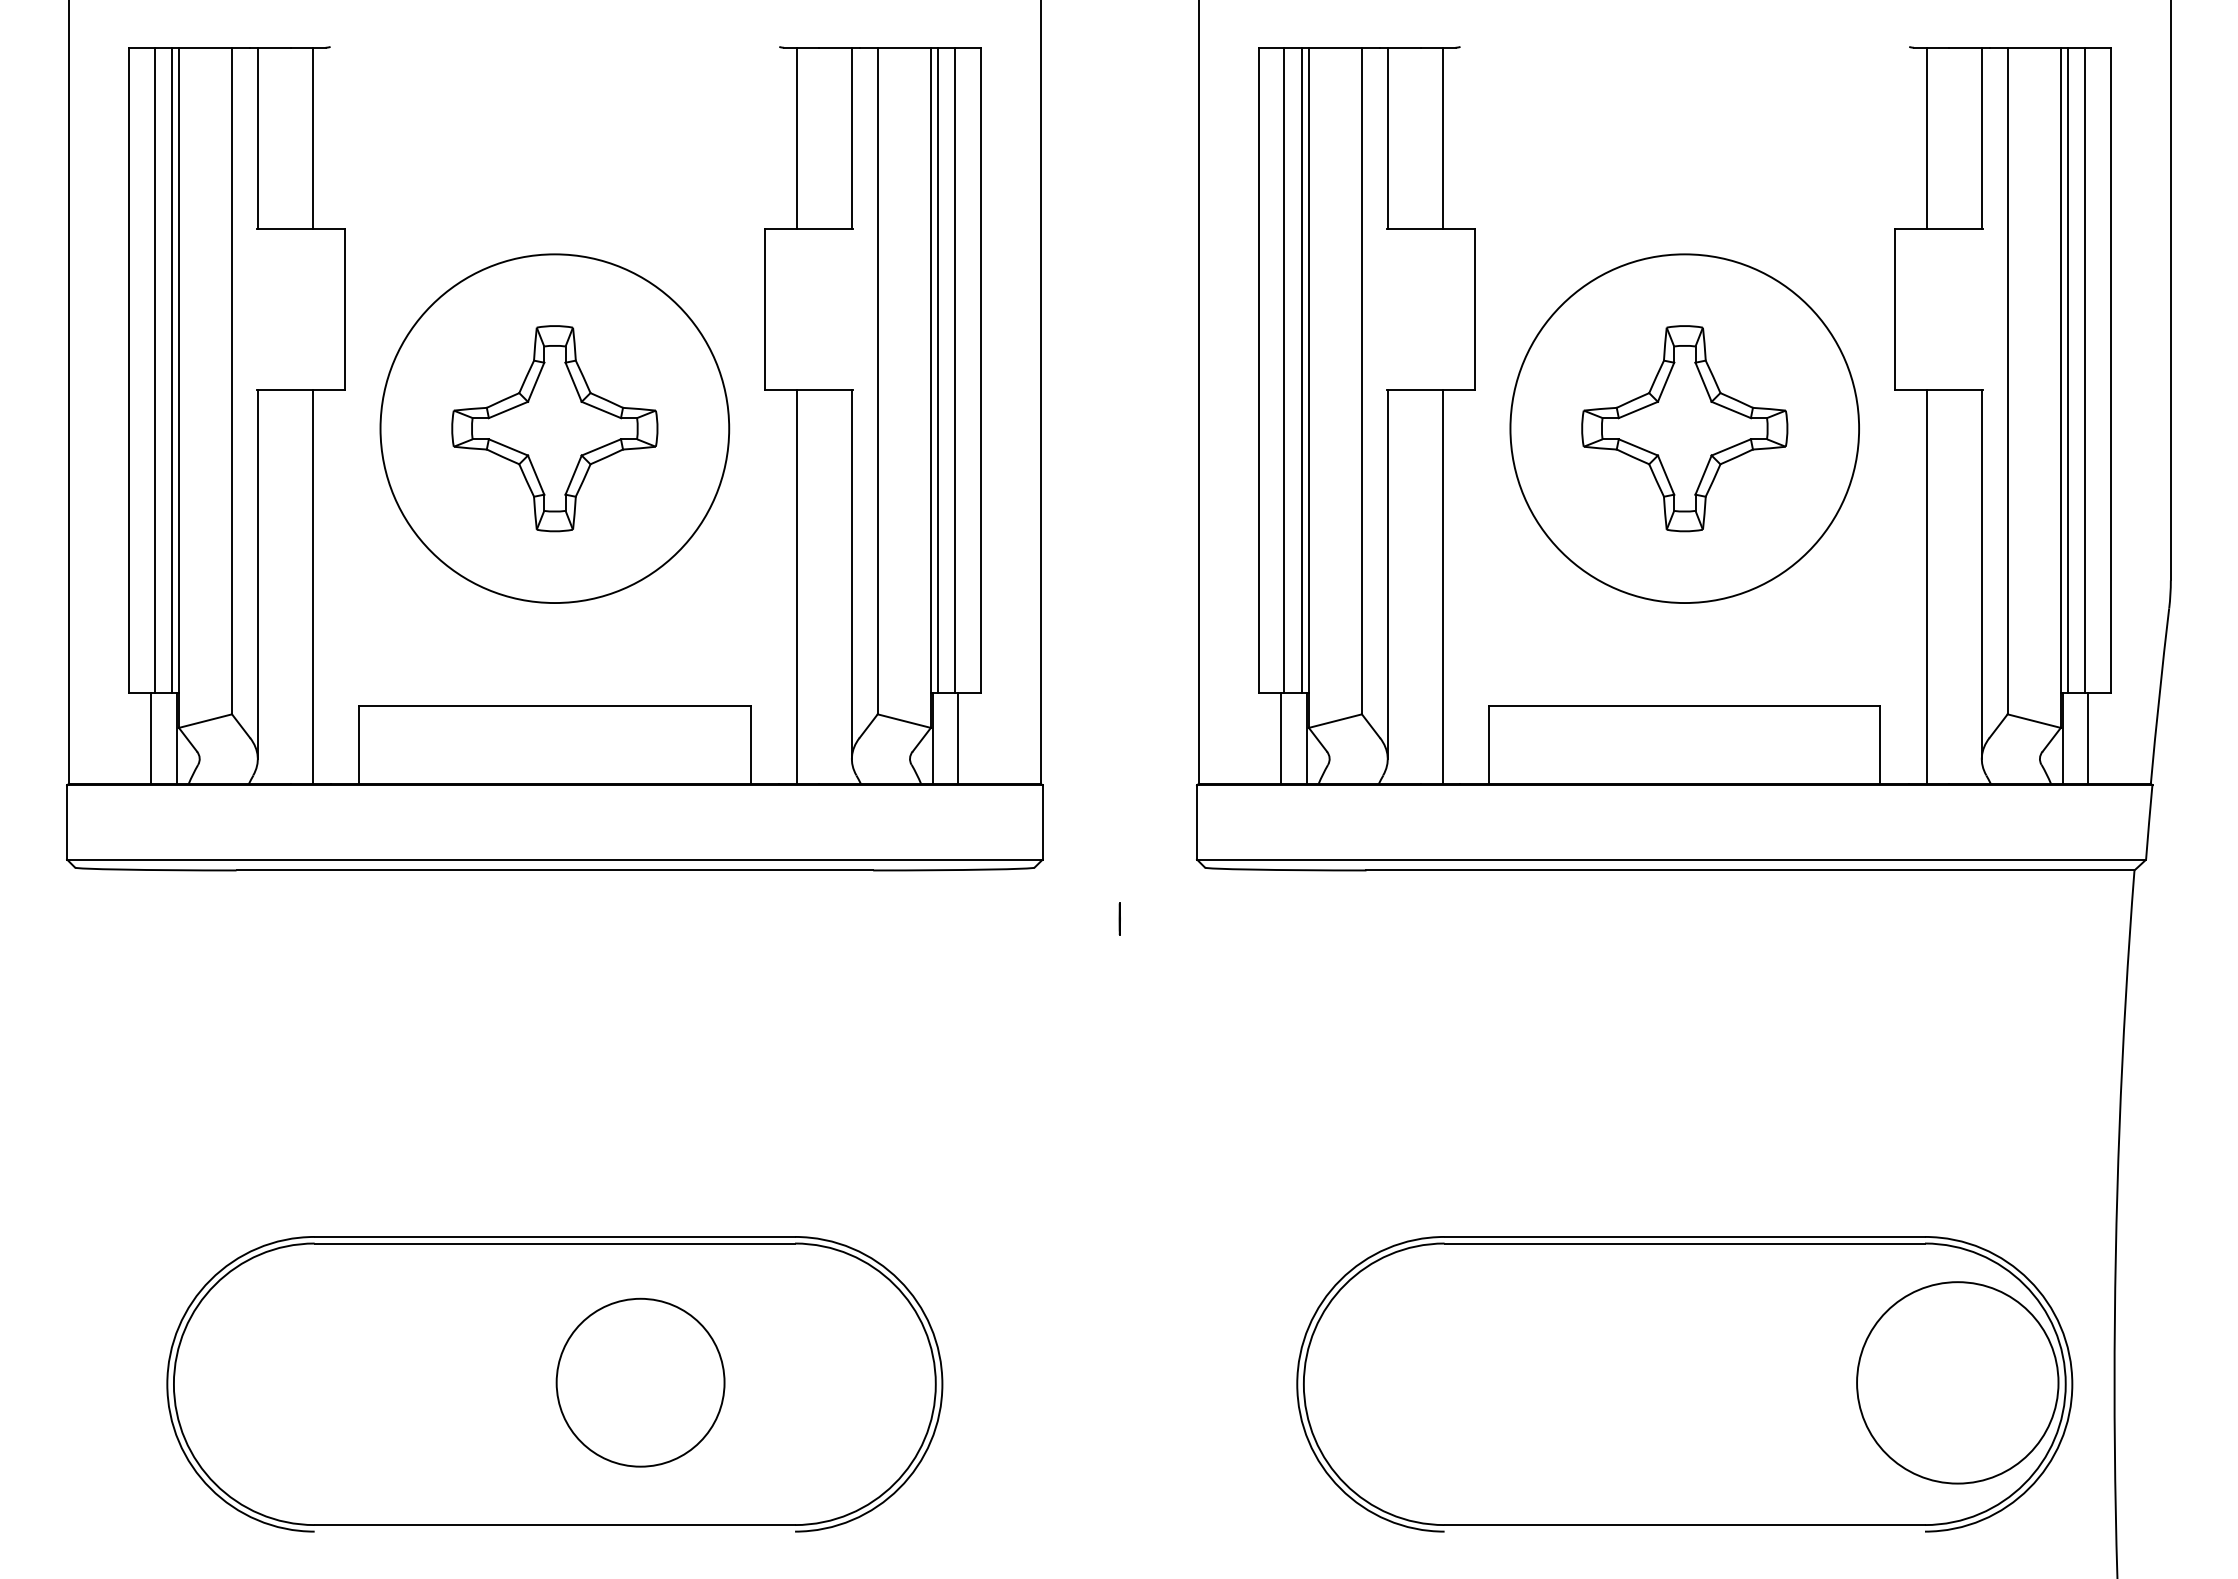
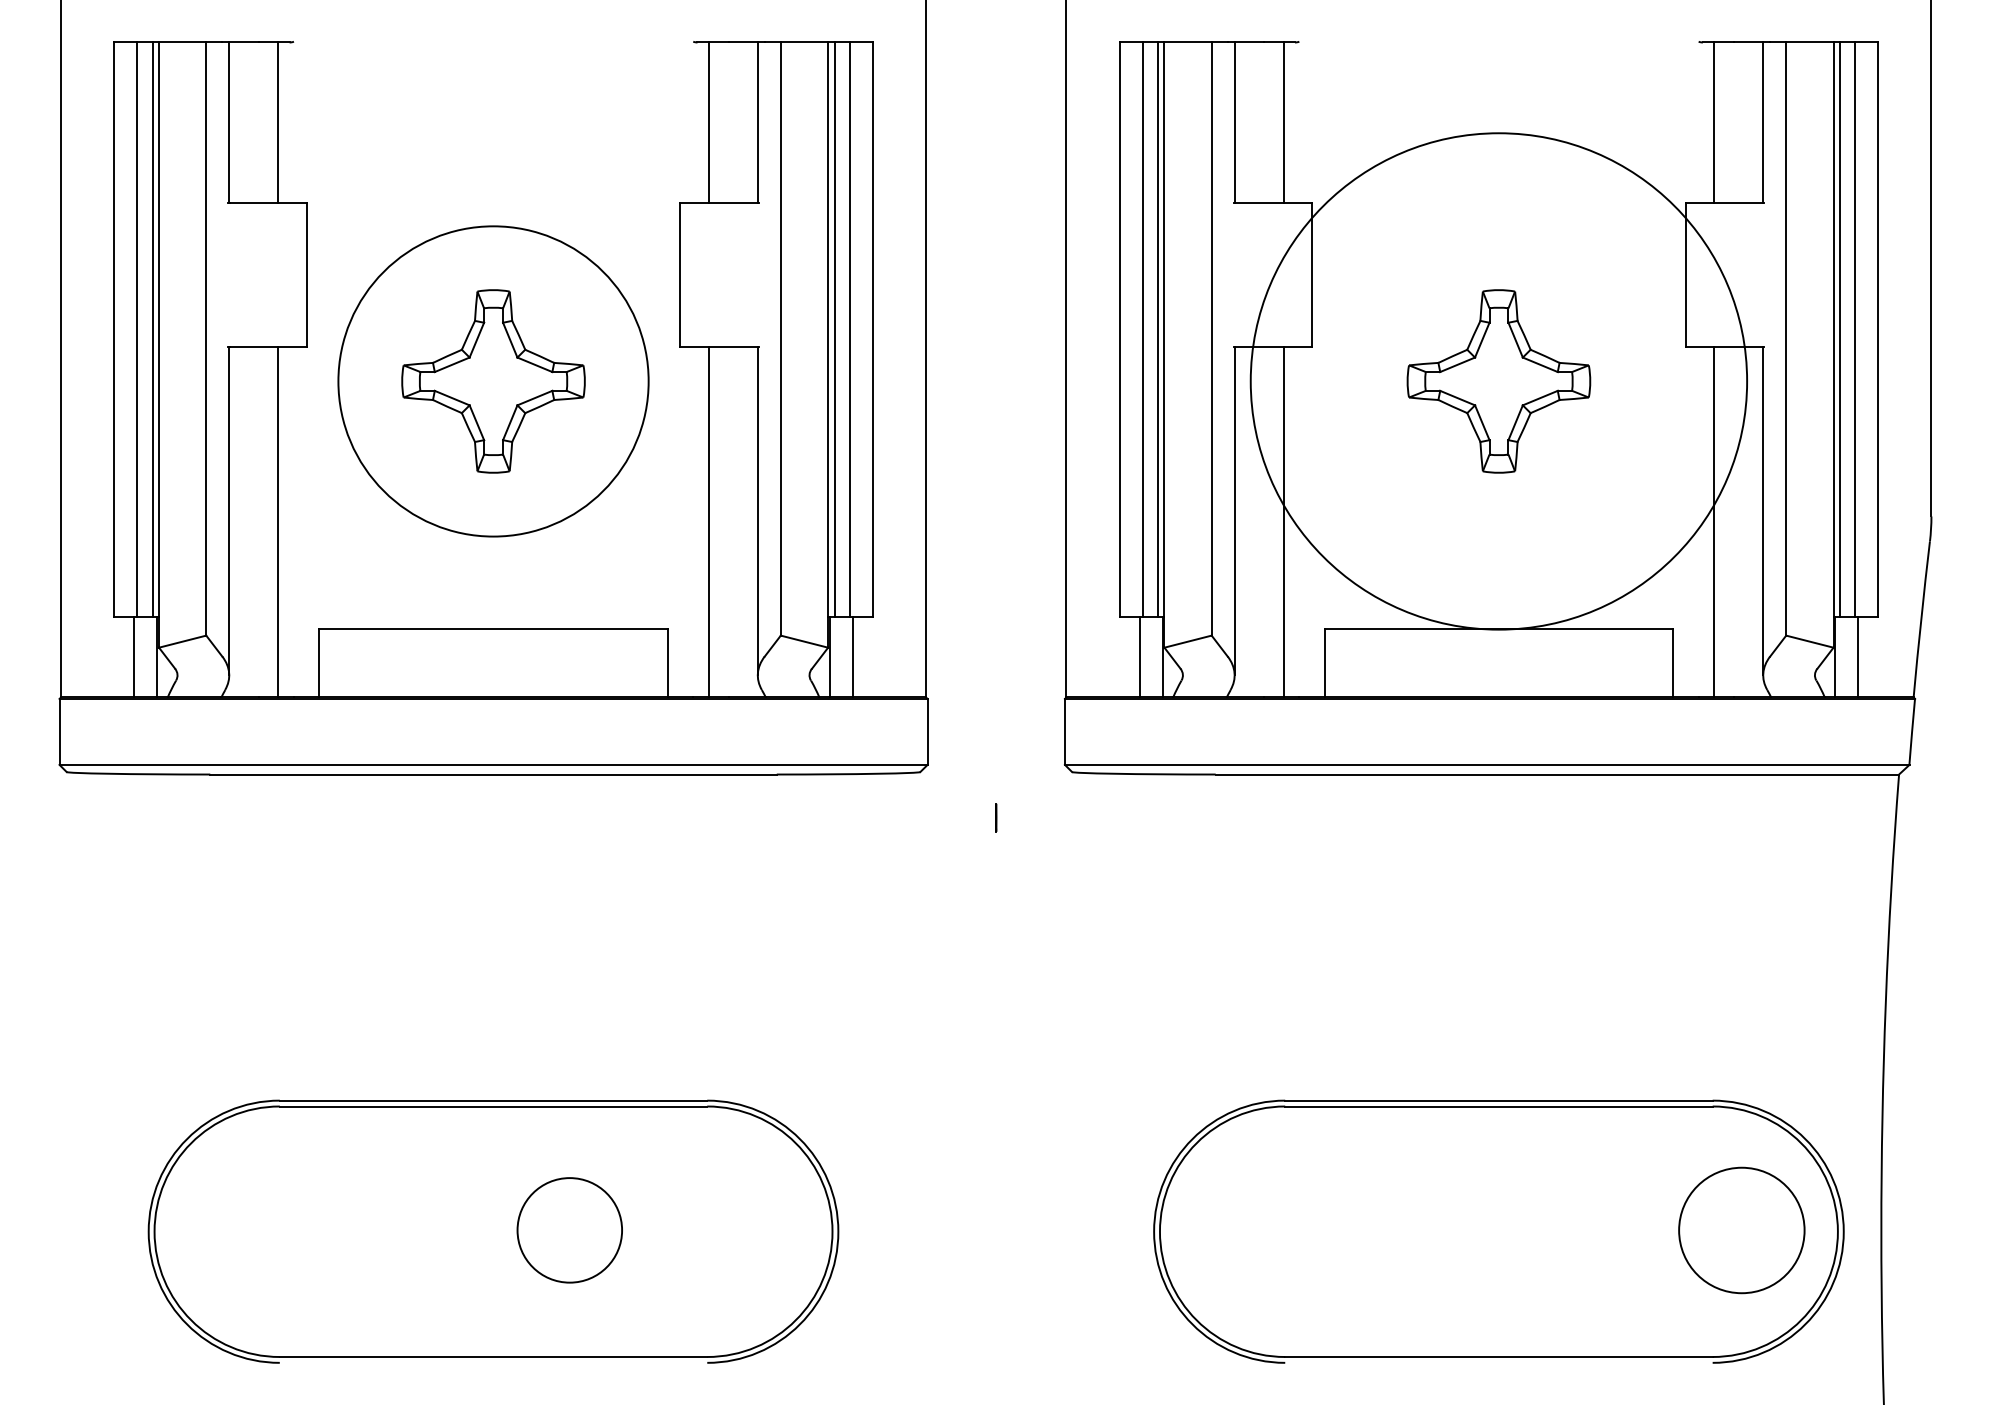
circle: (1684, 428) -> (1498, 381), size x1.6
circle: (640, 1382) -> (569, 1230), size x0.7
circle: (1957, 1382) -> (1741, 1230), size x0.7

